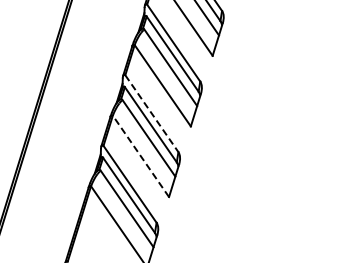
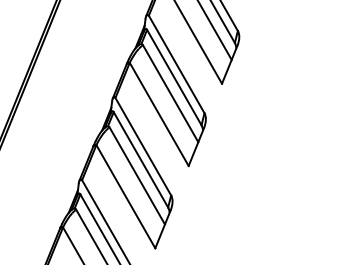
line: (151, 113) -> (142, 146), dashed -> solid
line: (140, 155) -> (125, 195), dashed -> solid

